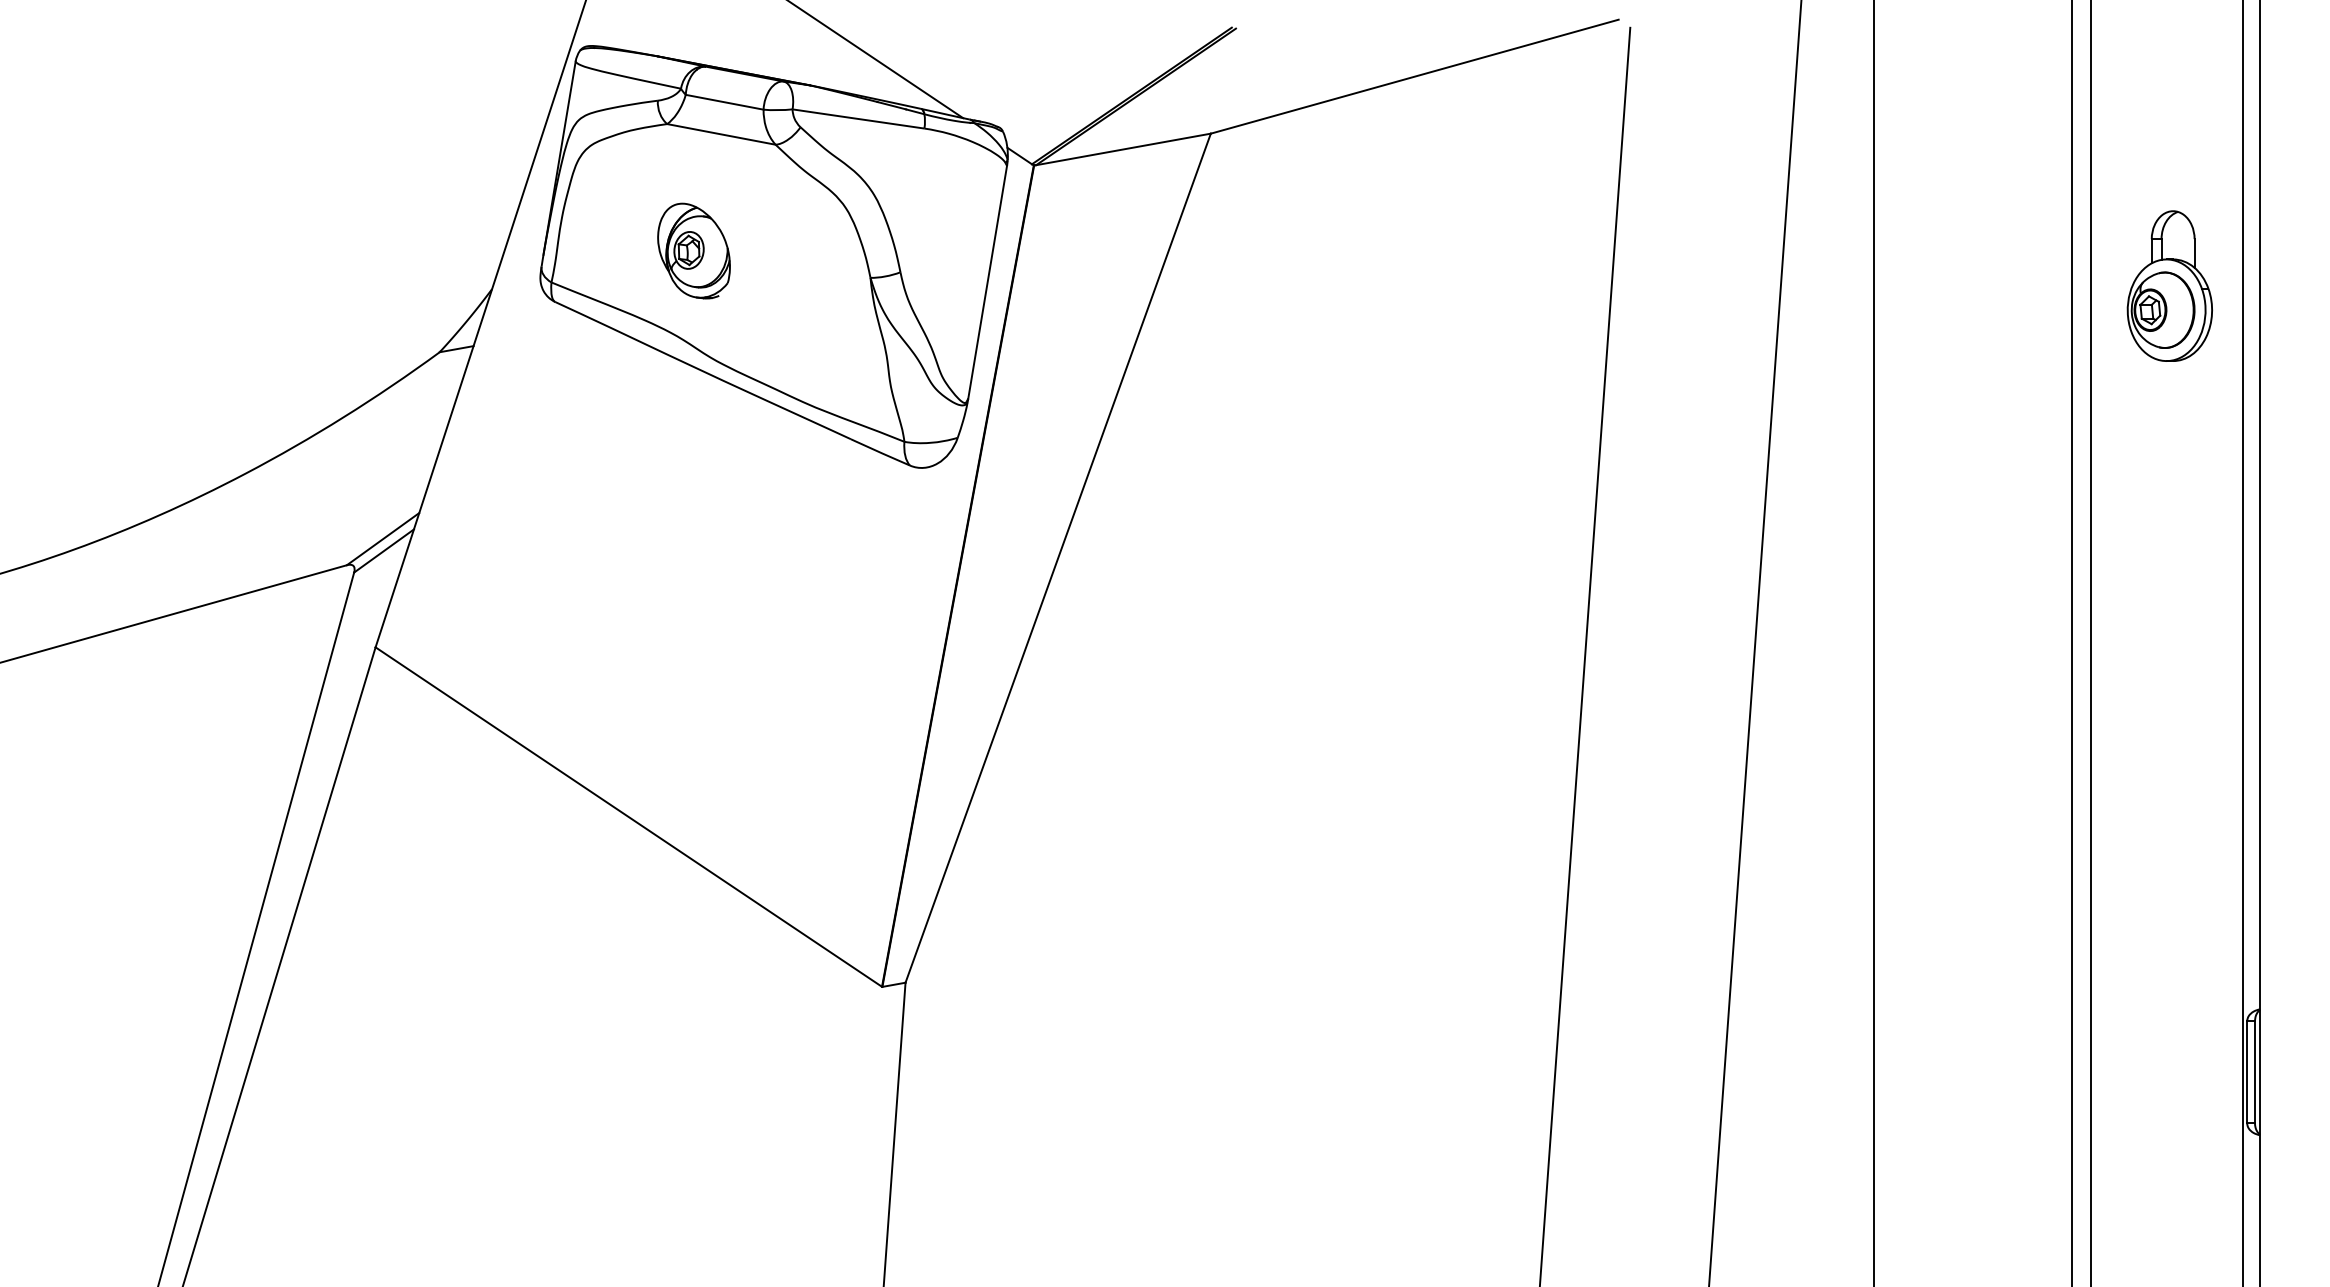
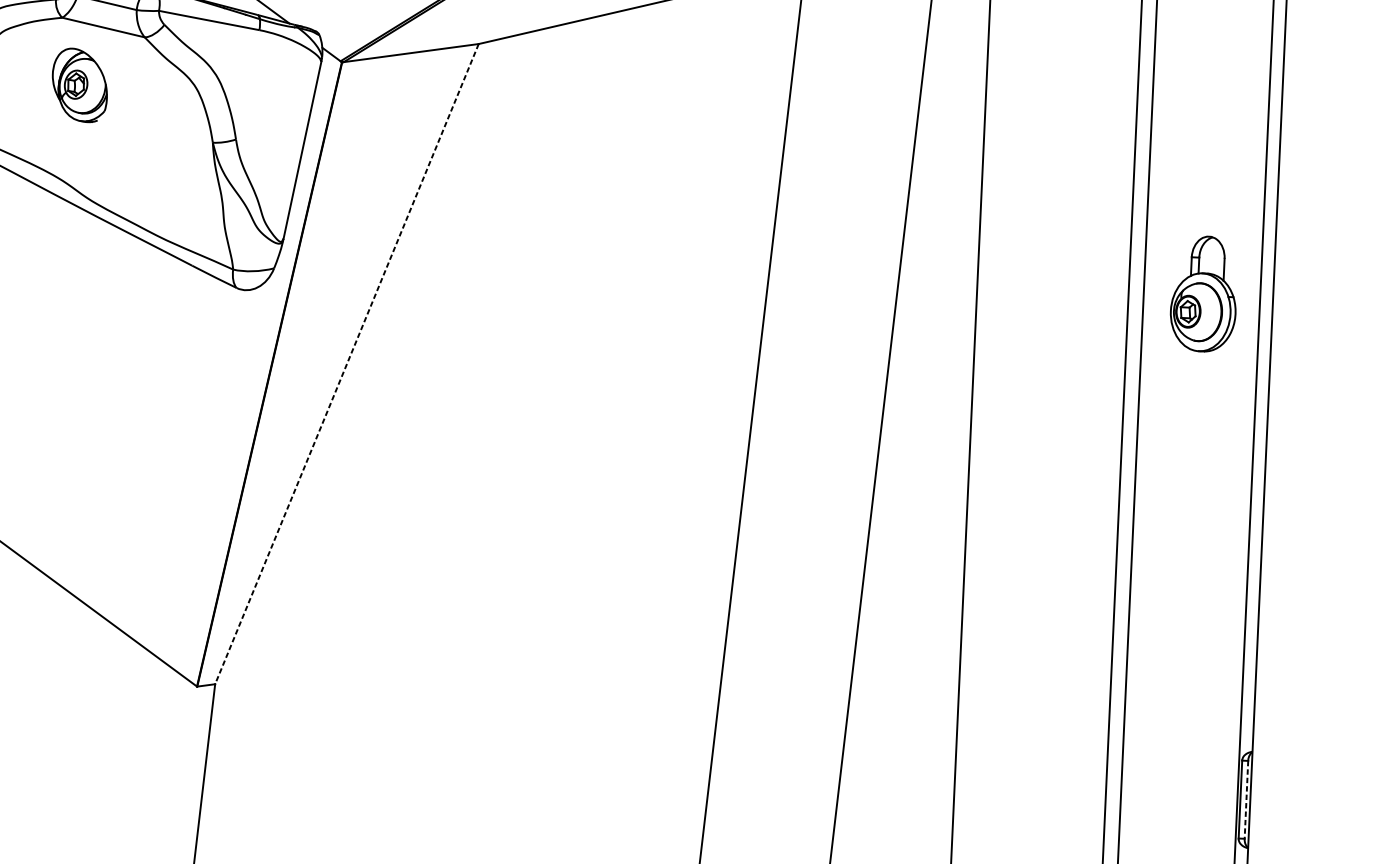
part: (693, 250) -> (79, 84), moved
part: (2169, 285) -> (1203, 293), moved
line: (1058, 558) -> (347, 364), solid -> dashed
line: (2255, 1072) -> (1246, 800), solid -> dashed

